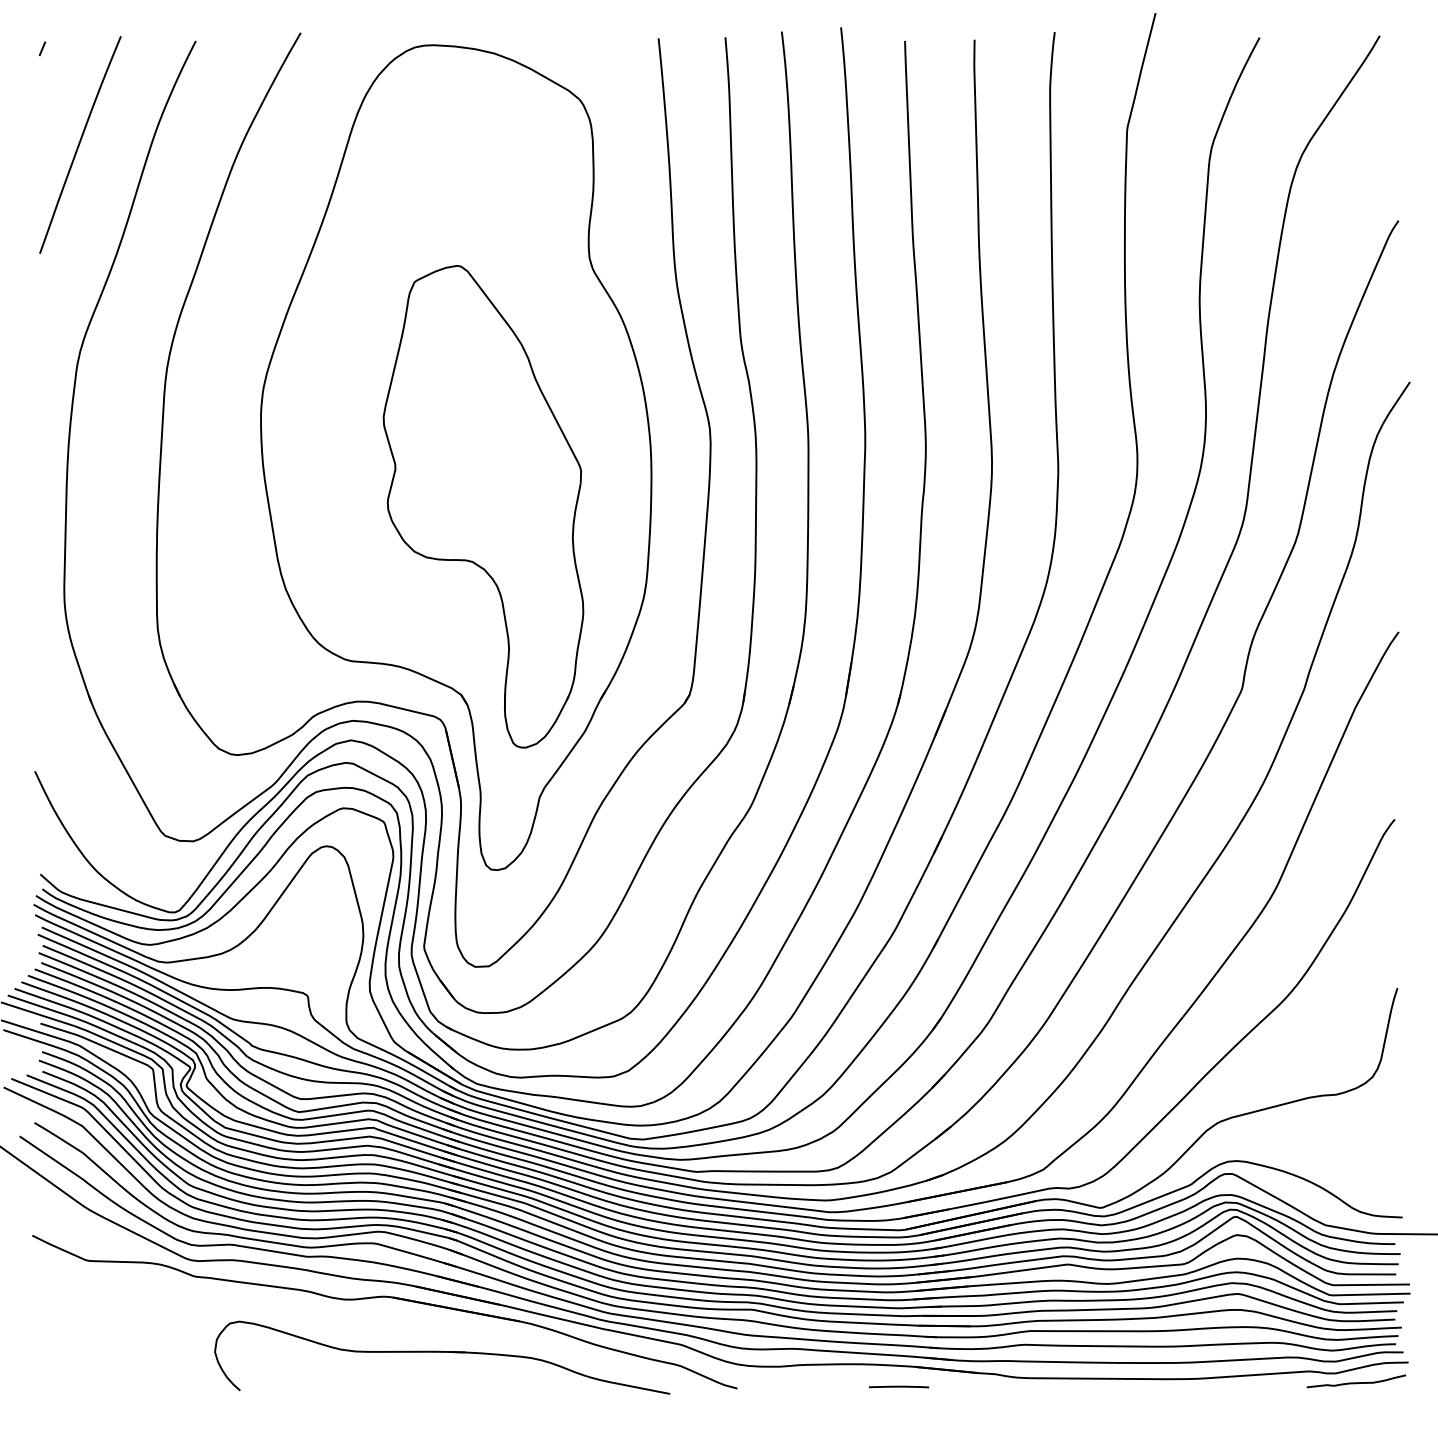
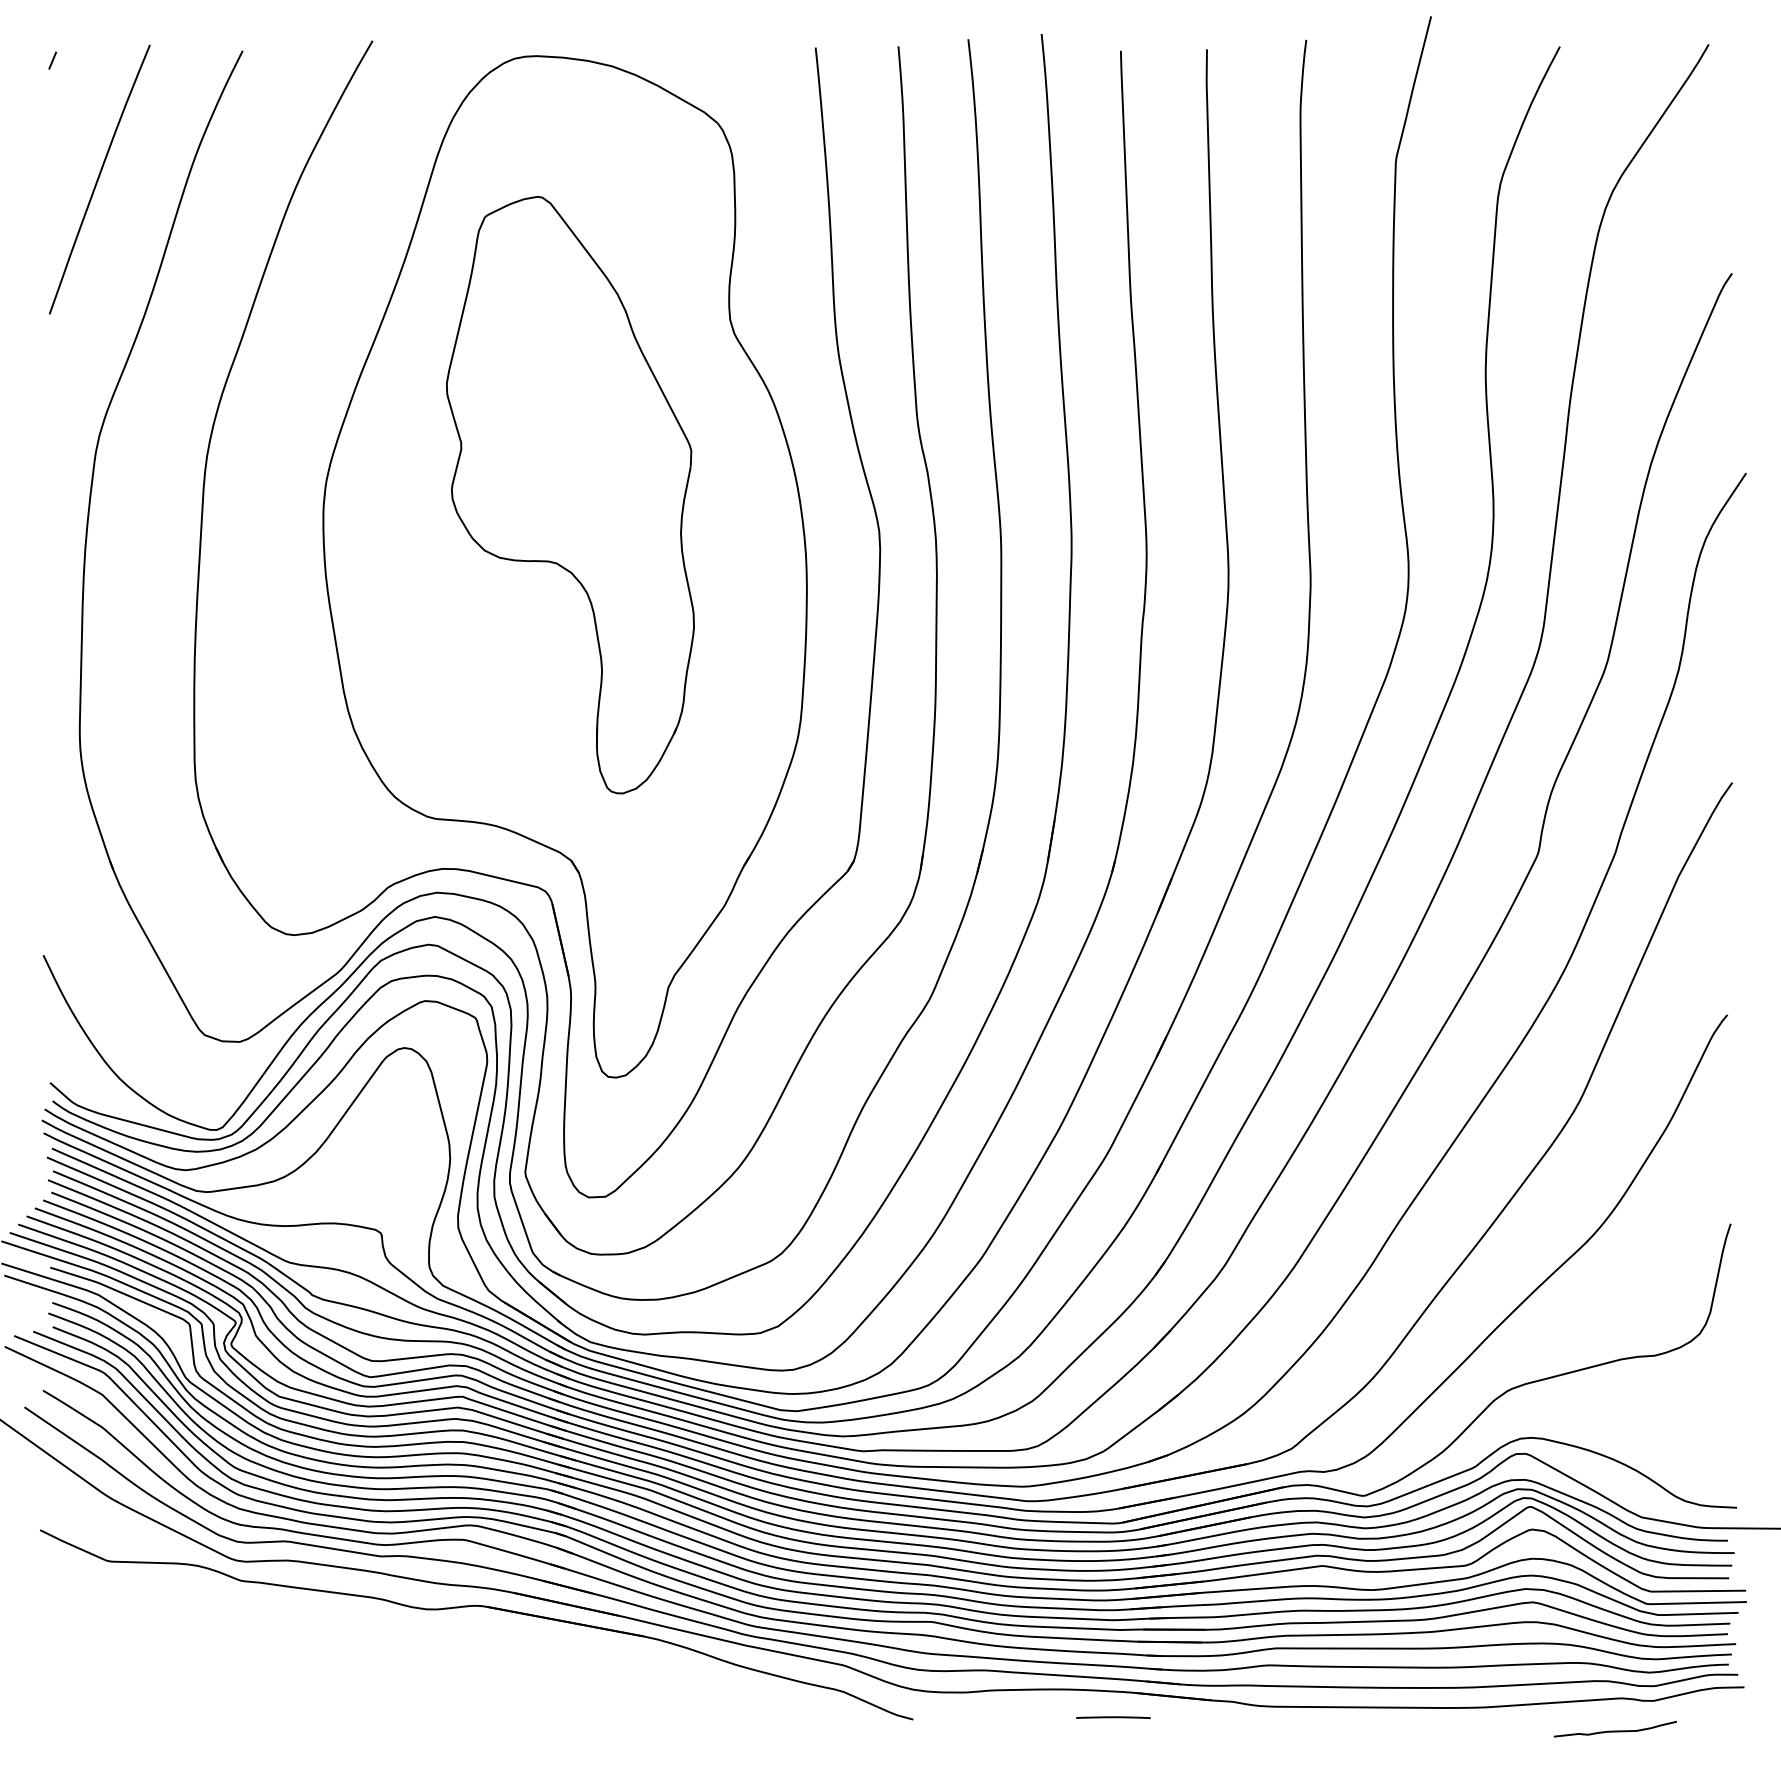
part: (483, 506) -> (570, 494), moved
part: (442, 1357) -> (548, 1681), removed
curve: (1356, 1382) -> (1615, 1730), moved

